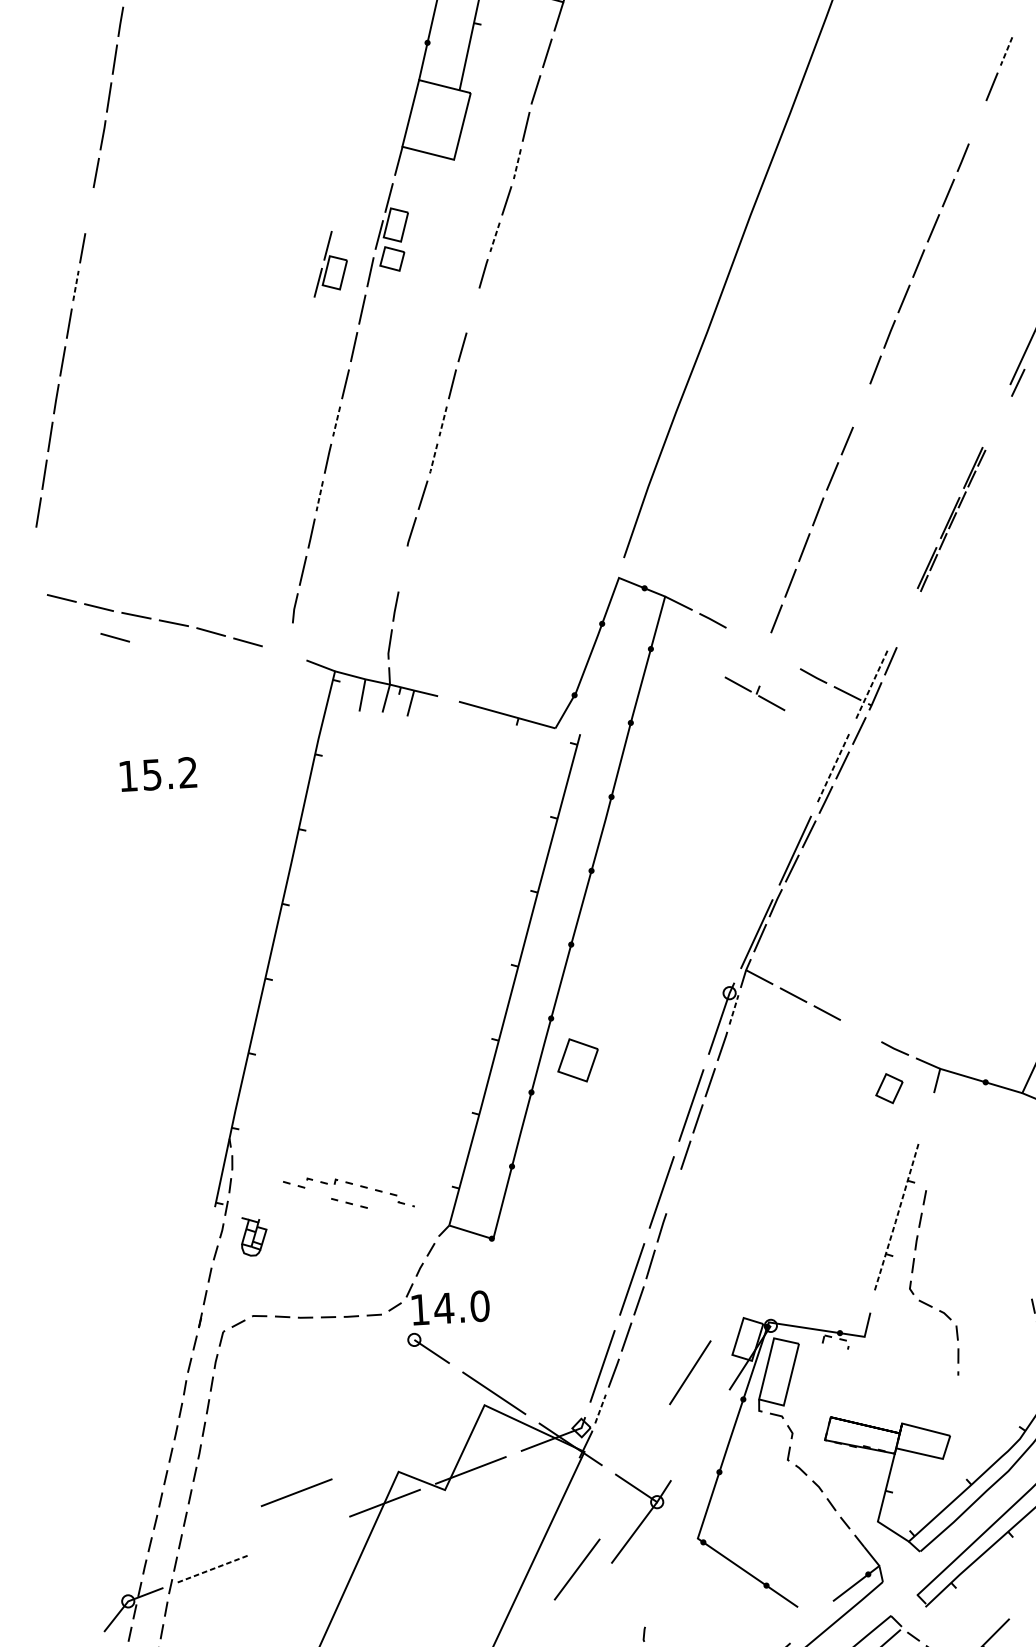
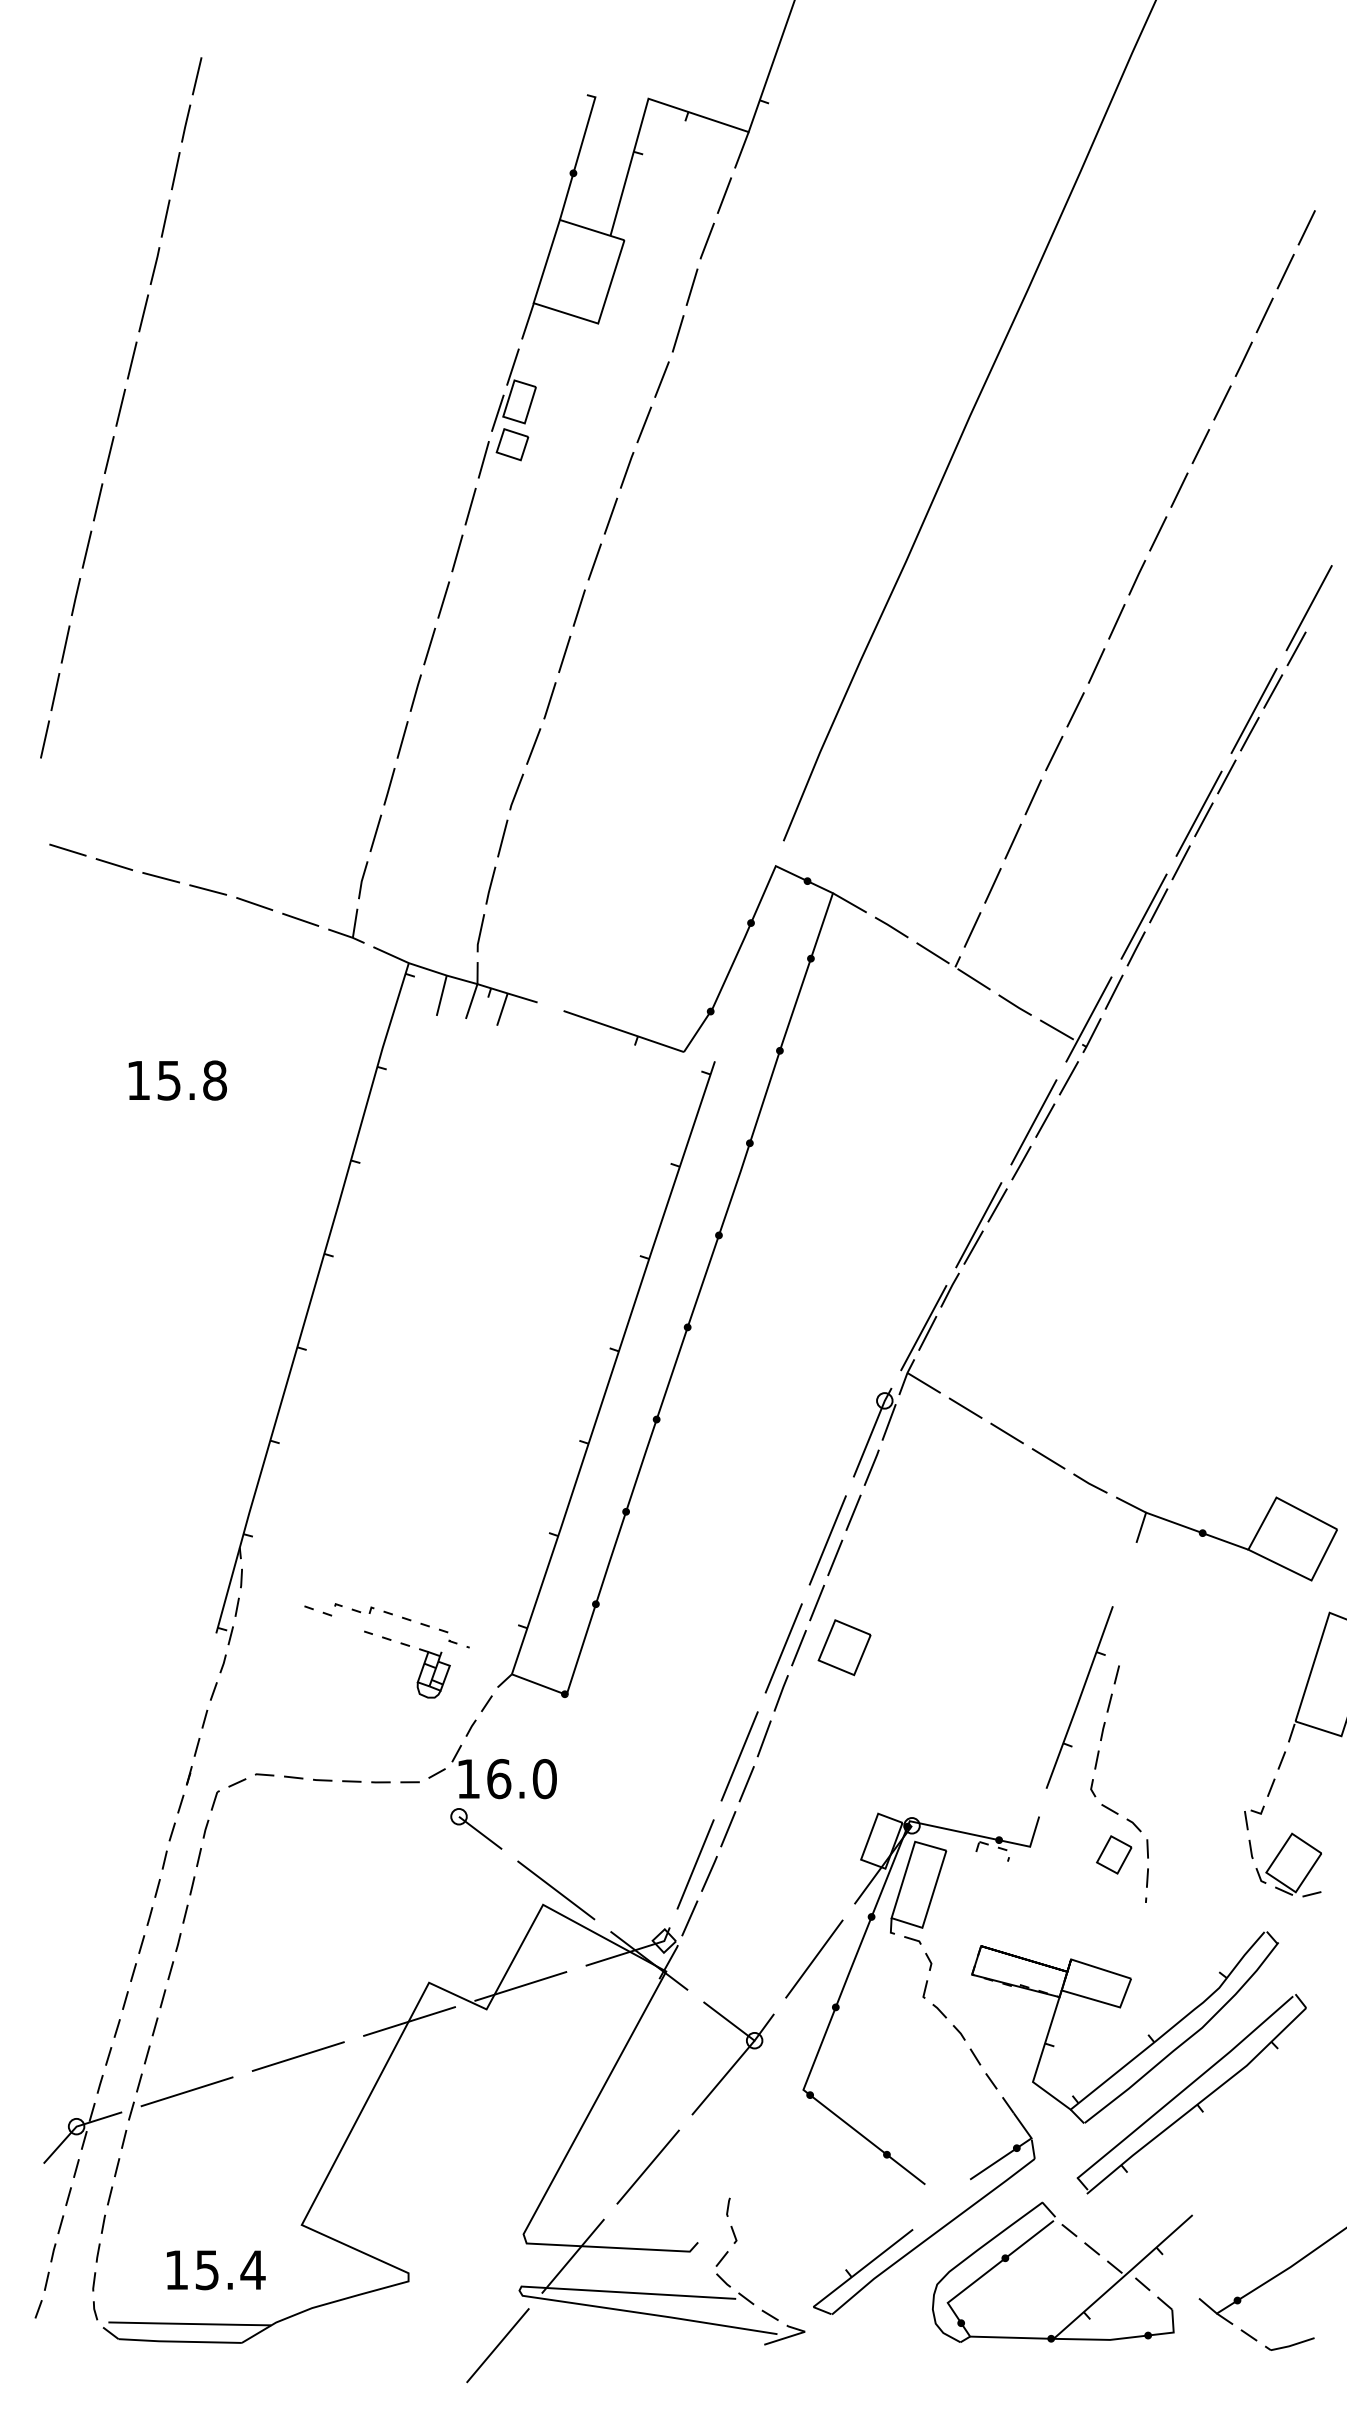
line: (1006, 51) -> (1306, 228), dashed -> solid
line: (977, 122) -> (1264, 315), added
line: (517, 164) -> (678, 334), dashed -> solid
line: (89, 210) -> (132, 360), added
line: (495, 237) -> (644, 425), dashed -> solid
part: (329, 263) -> (432, 445), removed
line: (76, 286) -> (109, 455), dashed -> solid
line: (473, 310) -> (611, 515), added
line: (861, 405) -> (1096, 665), added
line: (443, 421) -> (564, 654), dashed -> solid
line: (336, 422) -> (429, 647), dashed -> solid
line: (433, 459) -> (549, 701), dashed -> solid
line: (319, 496) -> (402, 740), dashed -> solid
part: (951, 519) -> (1201, 816), size x1.67
line: (402, 568) -> (502, 838), added
line: (115, 637) -> (132, 903), removed
part: (289, 644) -> (353, 925), added
line: (871, 683) -> (1088, 1019), dashed -> solid
part: (754, 694) -> (953, 966), moved
line: (833, 767) -> (1033, 1122), dashed -> solid
text: (187, 772) -> (214, 1080), 15.2 -> 15.8
line: (734, 1009) -> (889, 1421), dashed -> solid
line: (860, 1030) -> (1048, 1458), added
part: (577, 1060) -> (844, 1647), moved
part: (889, 1088) -> (1114, 1854), moved
line: (673, 1191) -> (798, 1648), added
line: (897, 1217) -> (1080, 1697), dashed -> solid
part: (254, 1236) -> (433, 1673), moved
text: (443, 1308) -> (498, 1779), 14.0 -> 16.0
line: (690, 1372) -> (814, 1958), moved
line: (601, 1408) -> (690, 1917), dashed -> solid
line: (296, 1492) -> (297, 2056), moved
line: (213, 1568) -> (187, 2091), dashed -> solid
line: (576, 1569) -> (647, 2166), moved

